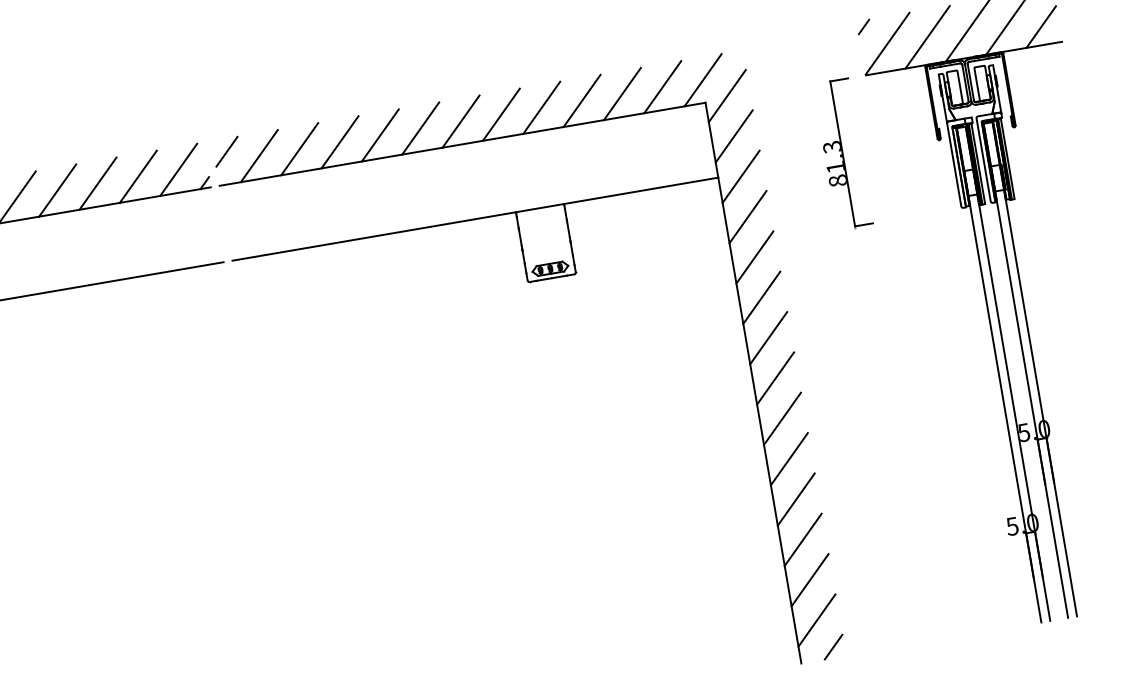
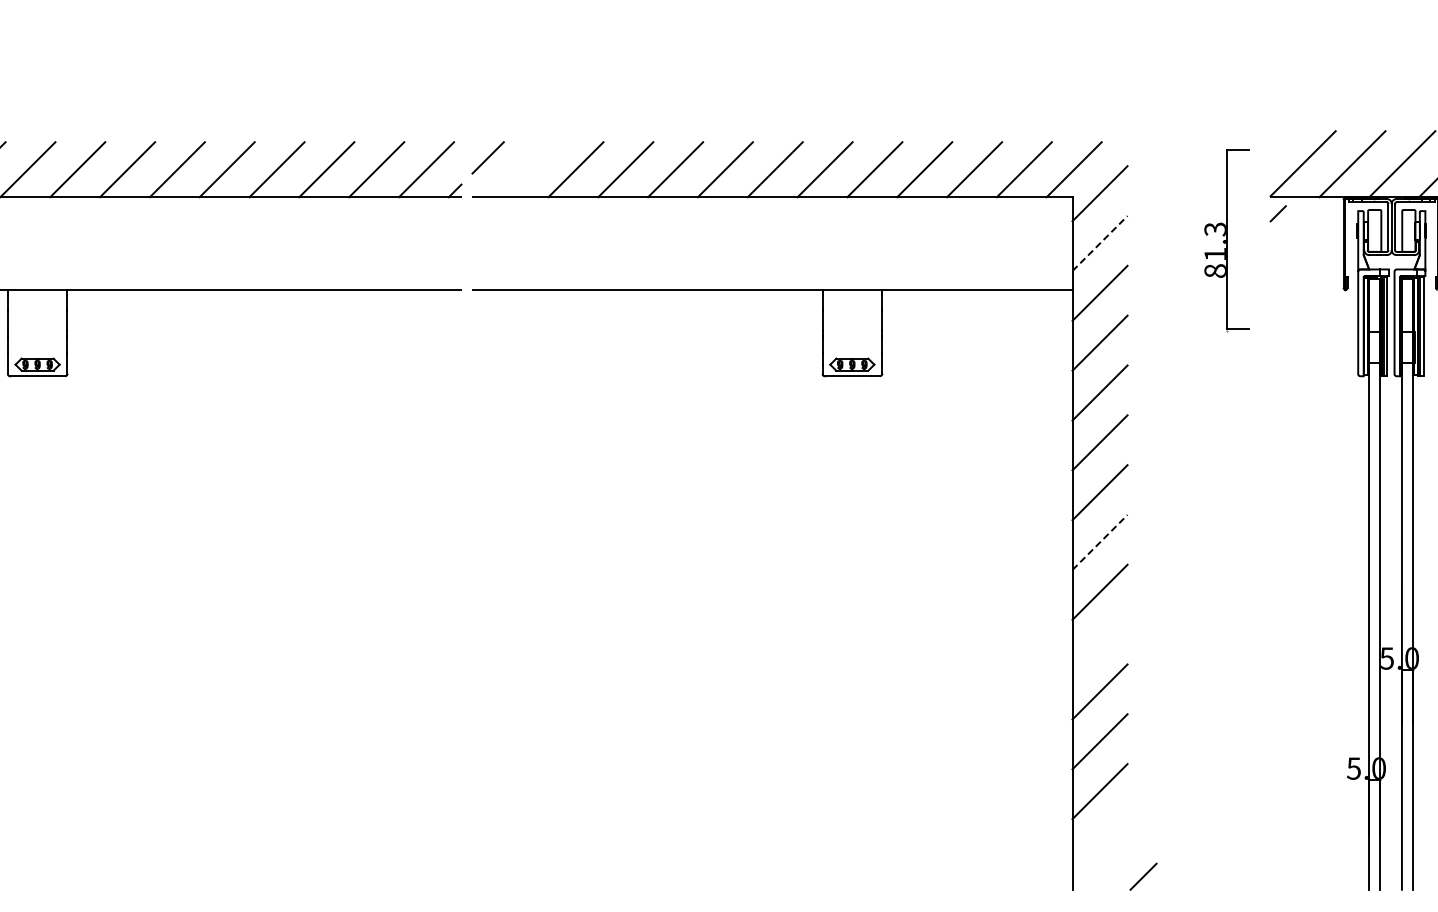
line: (863, 26) -> (1277, 213), moved
line: (734, 136) -> (1100, 243), solid -> dashed
part: (842, 154) -> (1226, 240), moved
line: (258, 156) -> (525, 169), removed
line: (775, 378) -> (1100, 542), solid -> dashed
line: (788, 458) -> (1099, 641), removed
line: (816, 619) -> (1099, 840), removed
line: (833, 646) -> (1143, 876), moved

